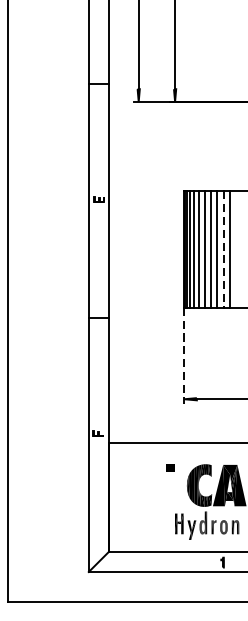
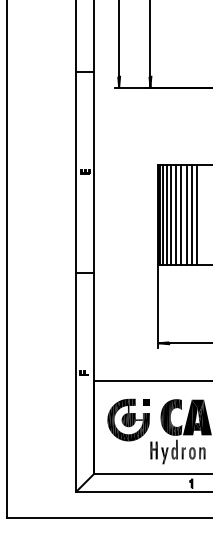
line: (224, 250) -> (192, 215), dashed -> solid
line: (184, 356) -> (158, 306), dashed -> solid
part: (149, 487) -> (128, 419), added

